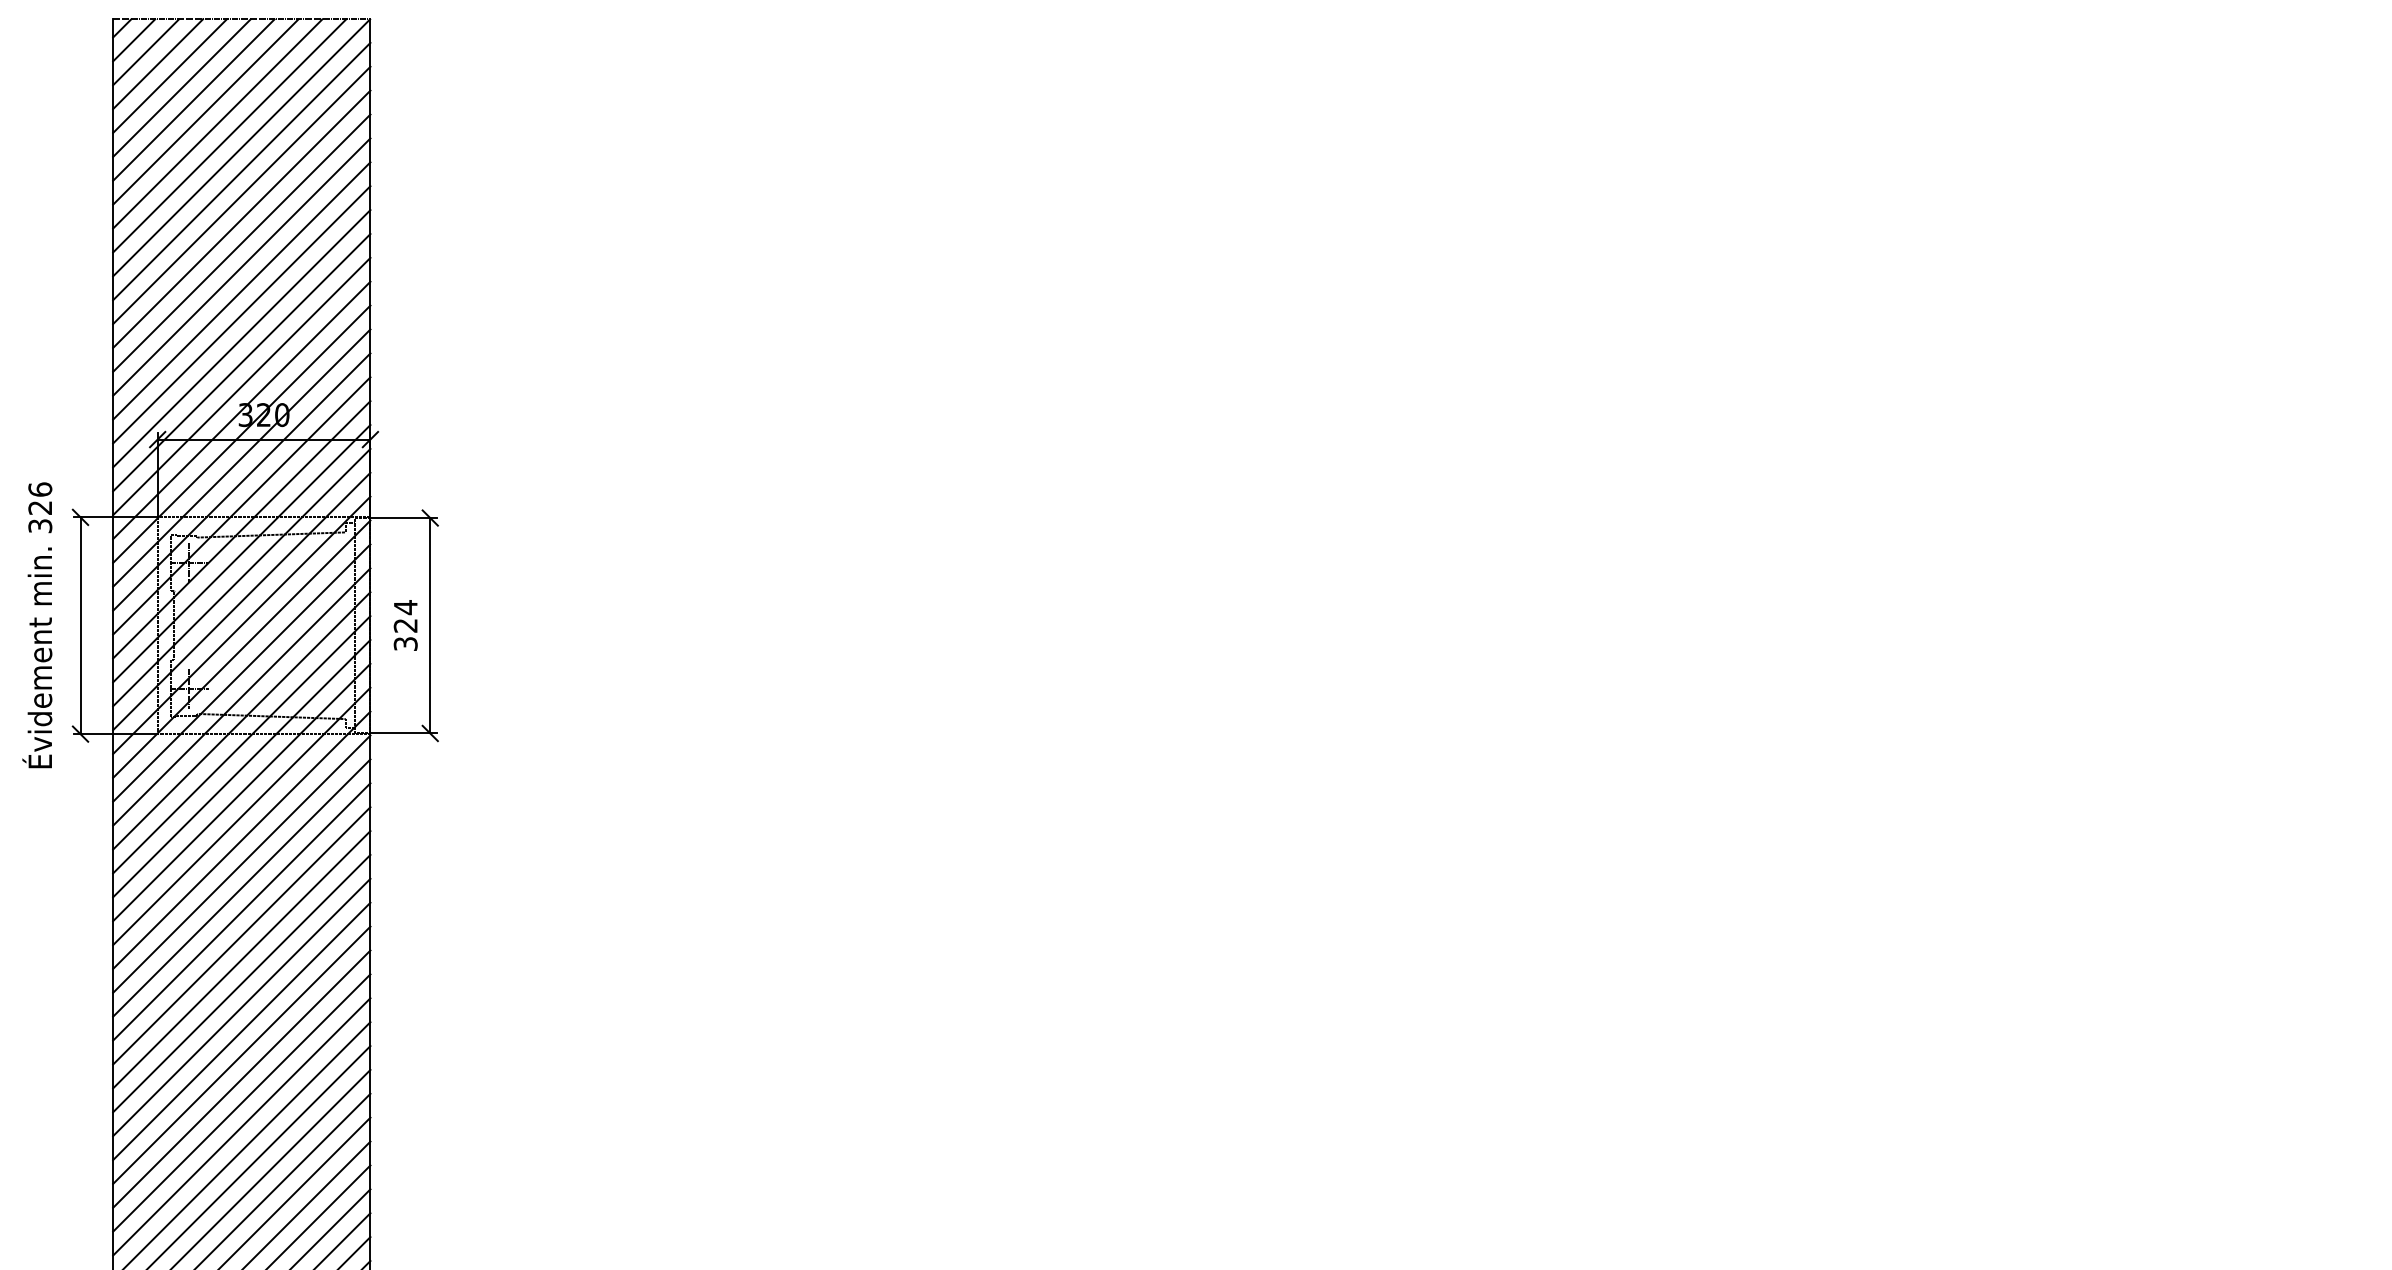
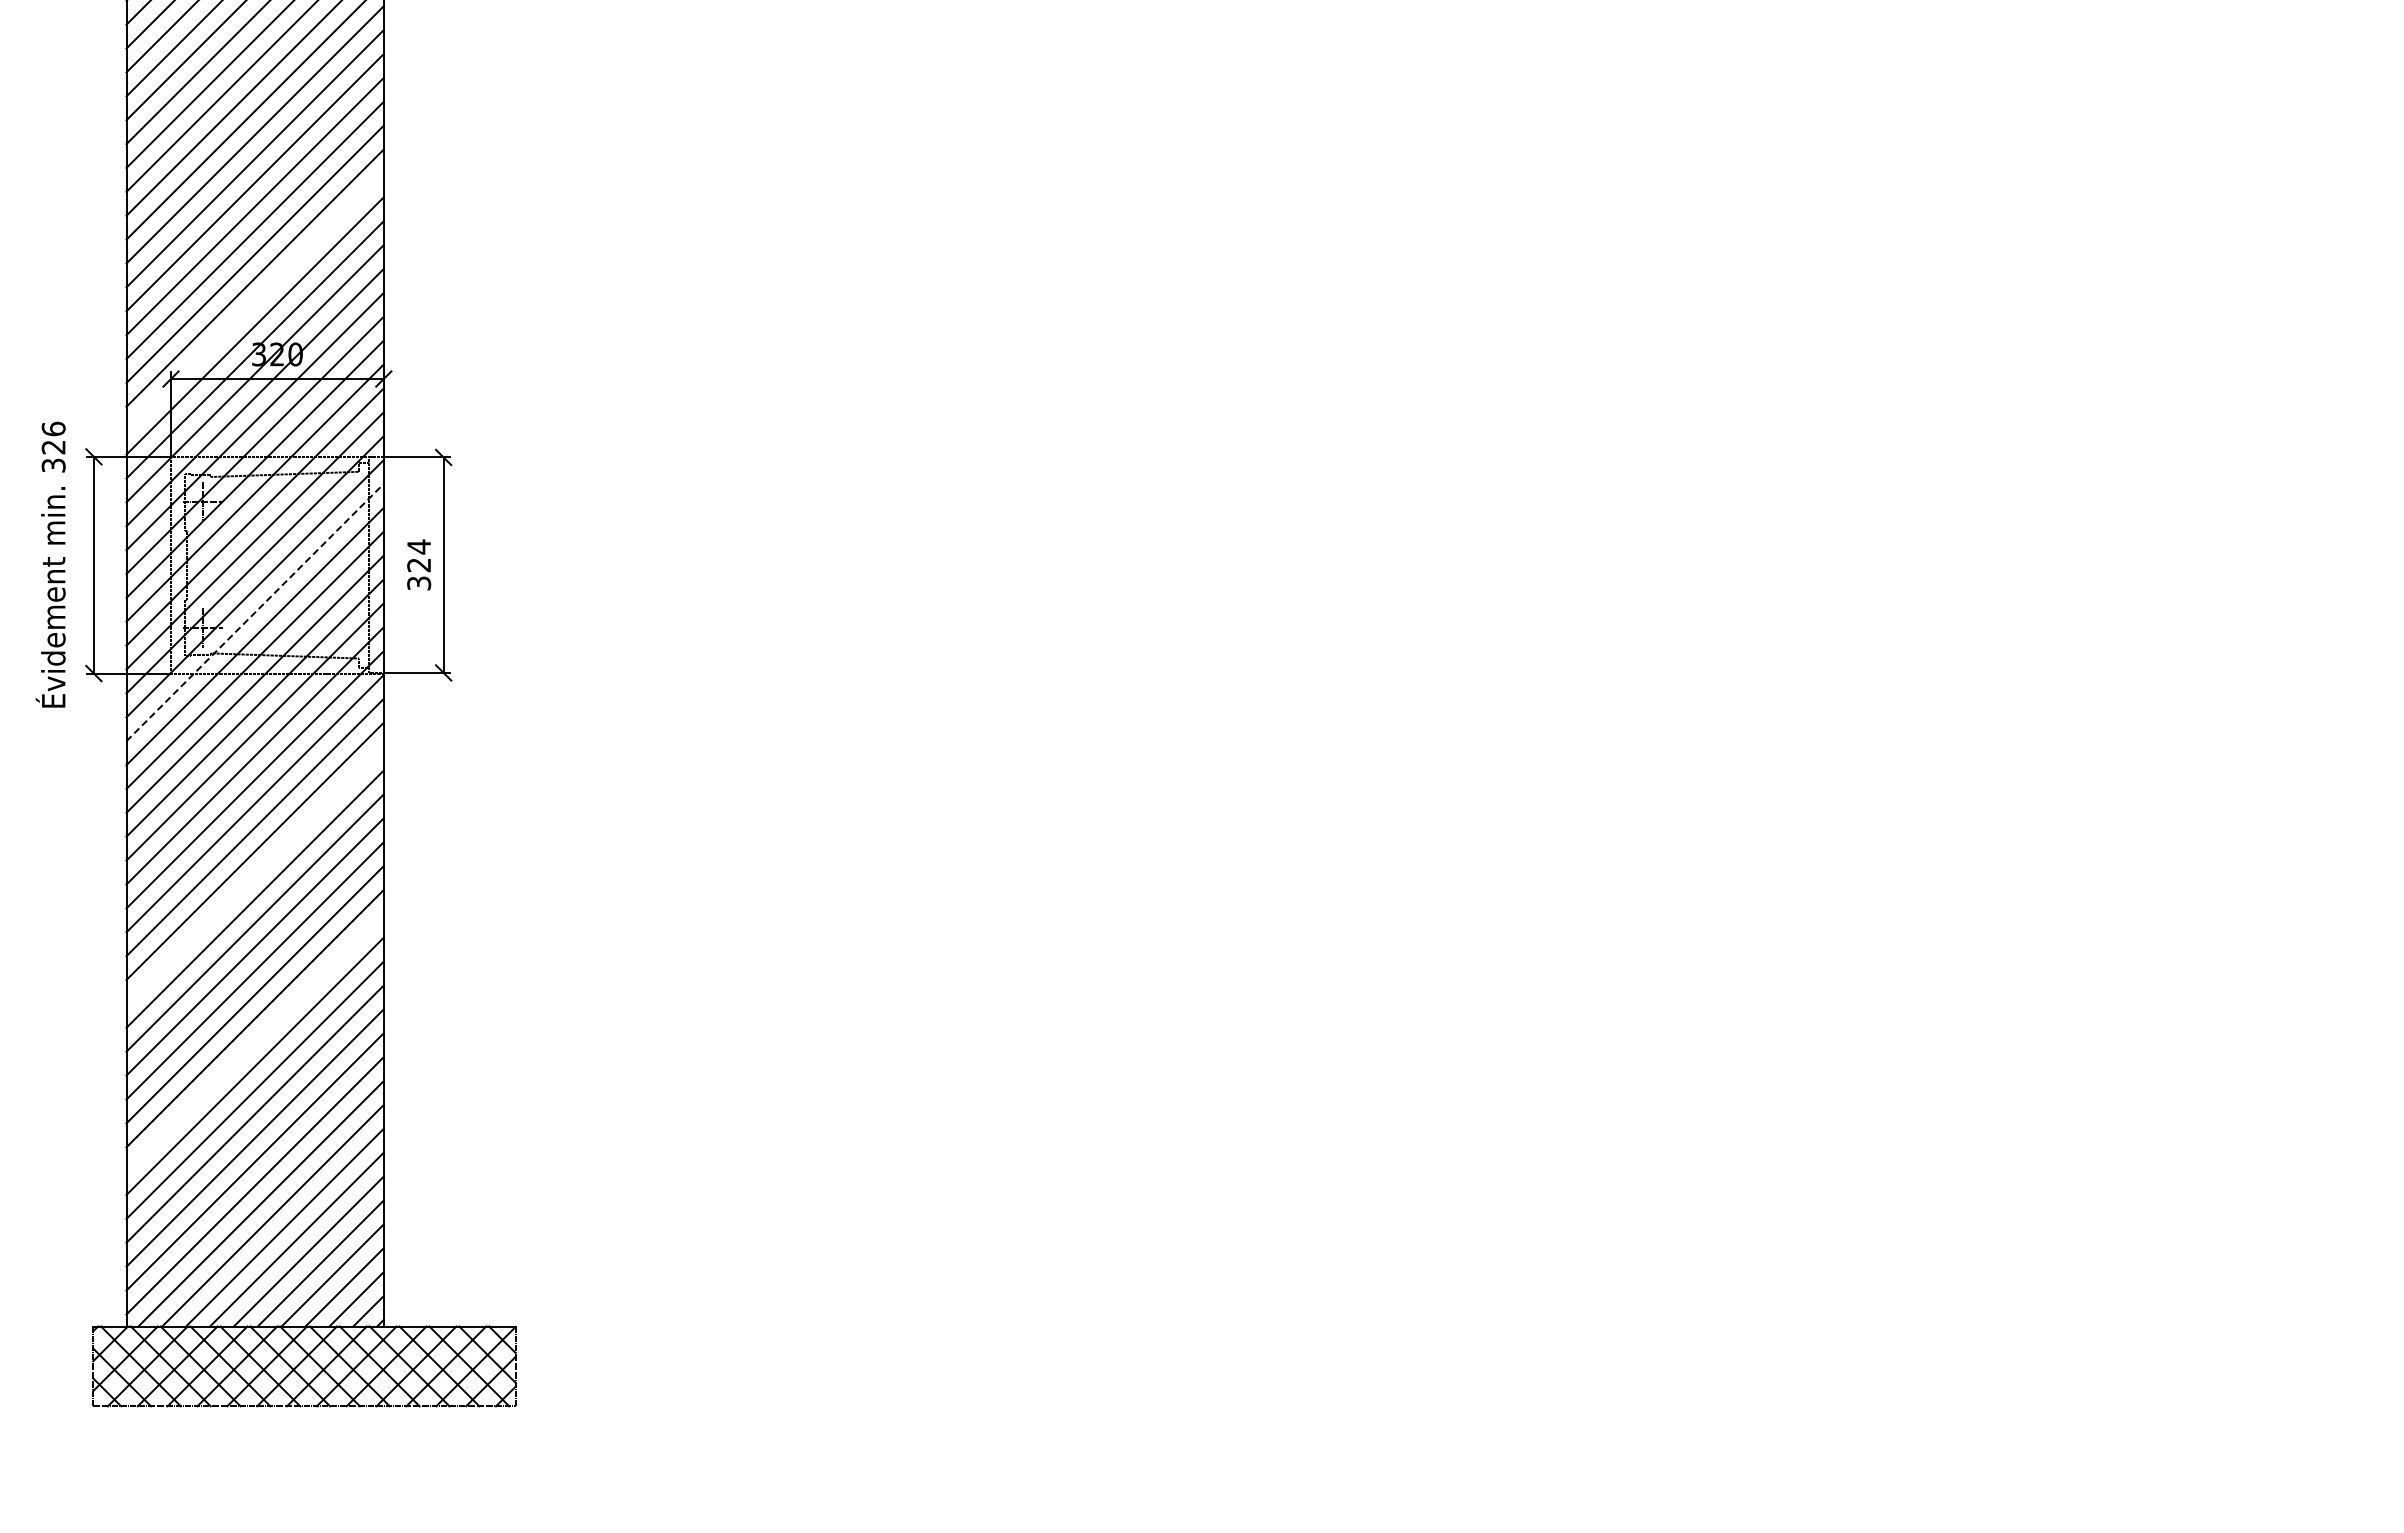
line: (241, 362) -> (254, 301), removed
line: (242, 673) -> (255, 612), solid -> dashed
line: (241, 935) -> (254, 874), removed
line: (241, 1103) -> (254, 1042), removed

